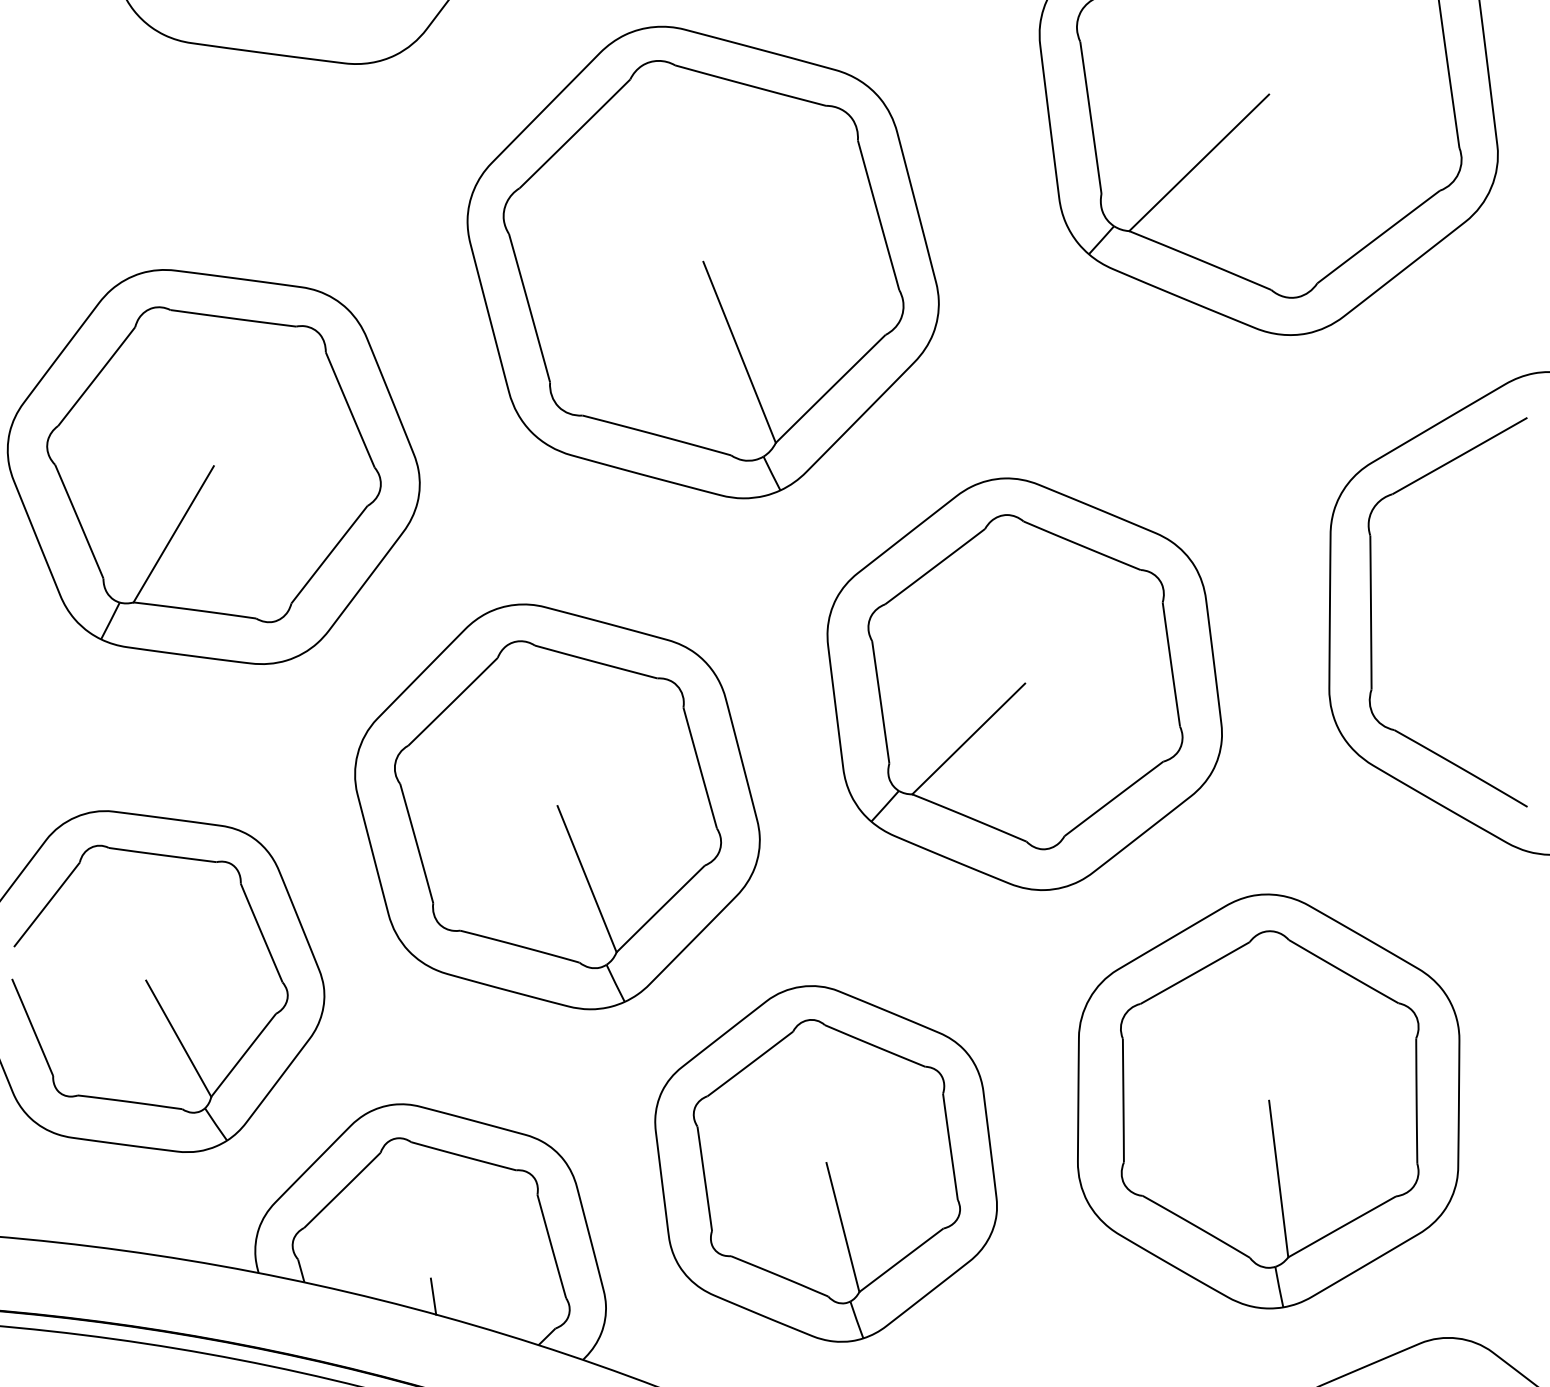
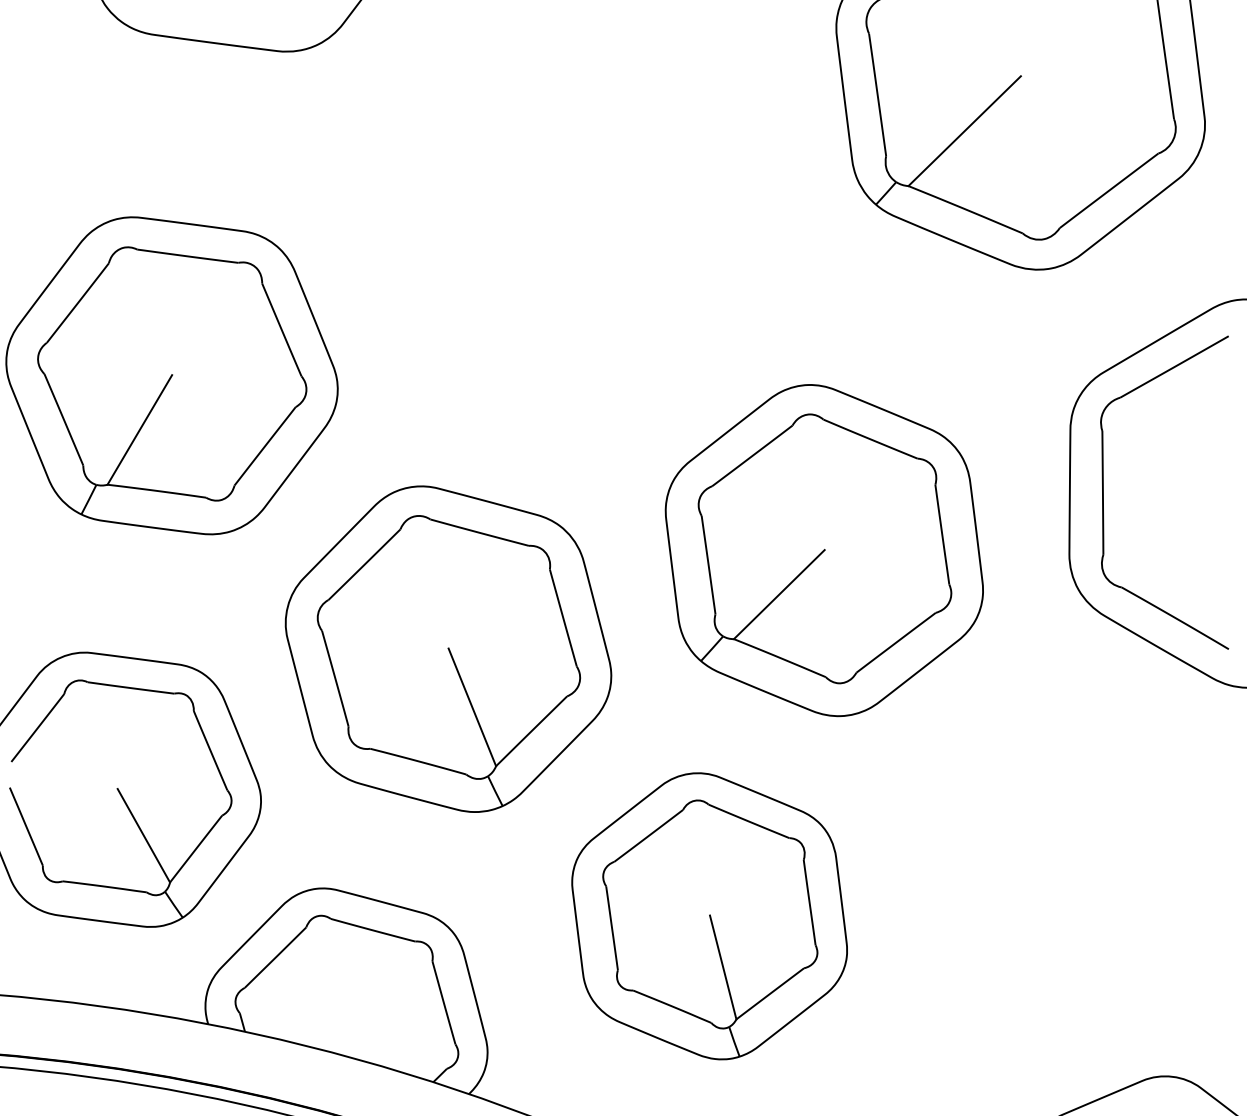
part: (702, 262) -> (565, 211), removed
part: (1268, 1101) -> (1020, 886), removed
part: (825, 1163) -> (709, 915), moved
line: (433, 1296) -> (348, 1043), removed

